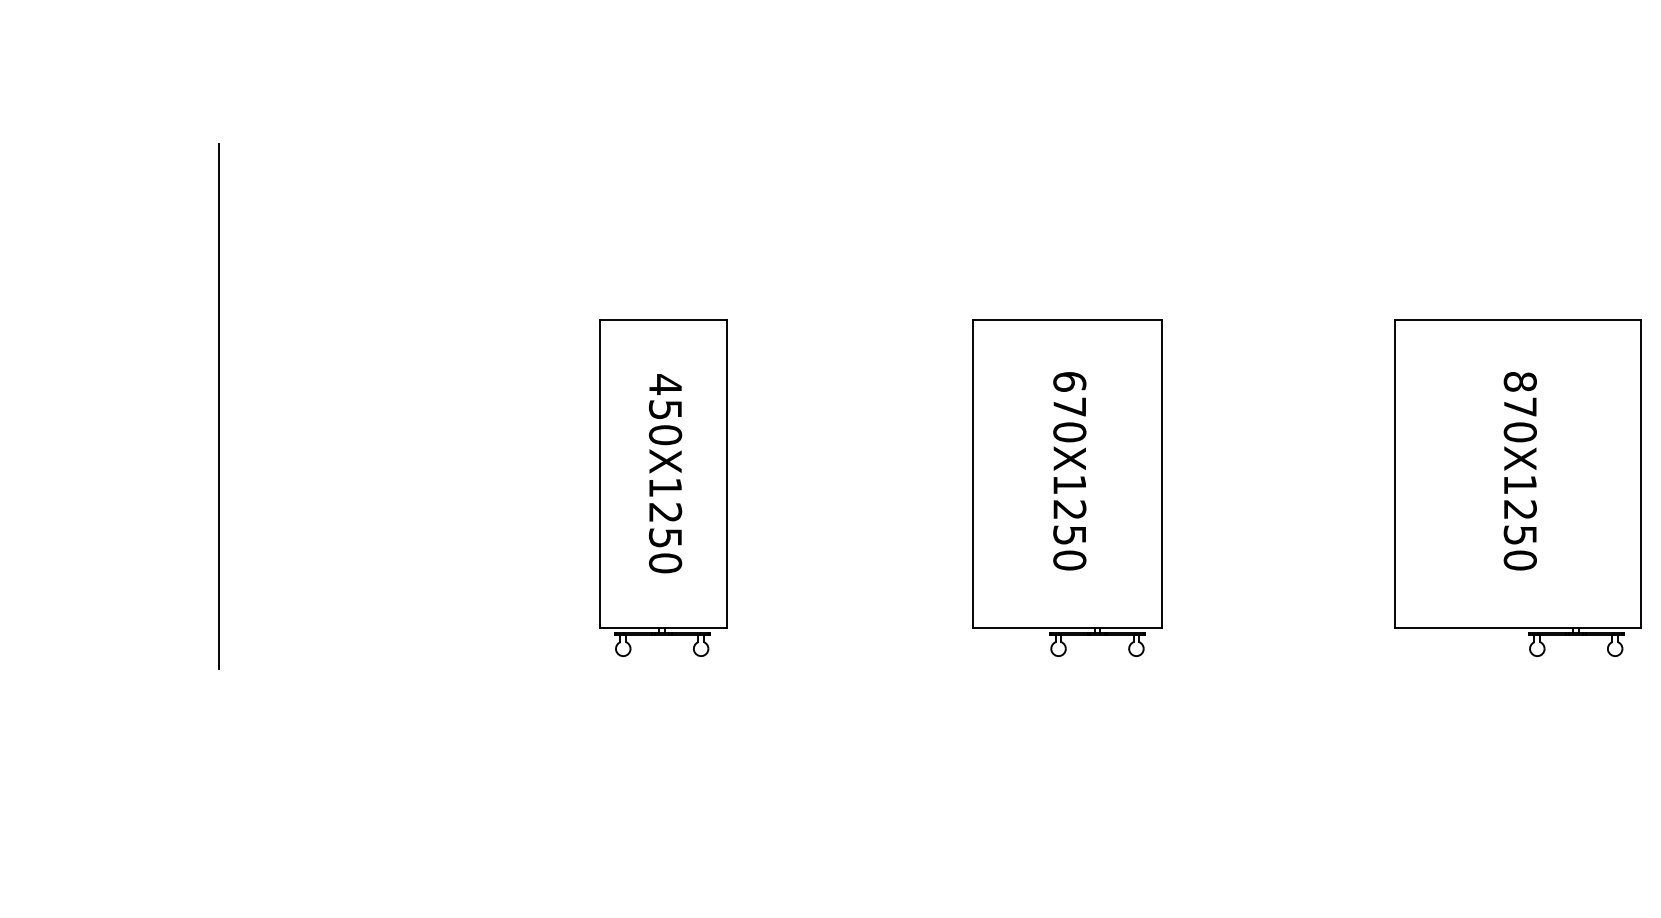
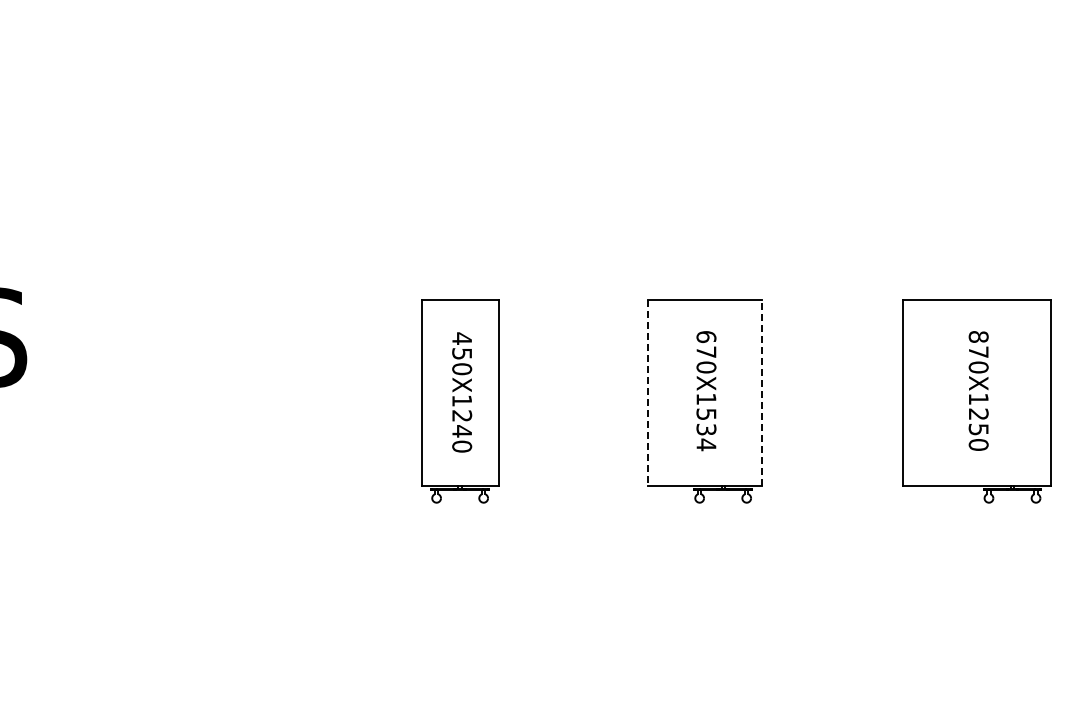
line: (219, 405) -> (192, 351), removed
line: (972, 473) -> (647, 392), solid -> dashed
line: (1162, 473) -> (762, 392), solid -> dashed
text: (1069, 534) -> (706, 429), 670X1250 -> 670X1534
text: (664, 538) -> (461, 431), 450X1250 -> 450X1240

